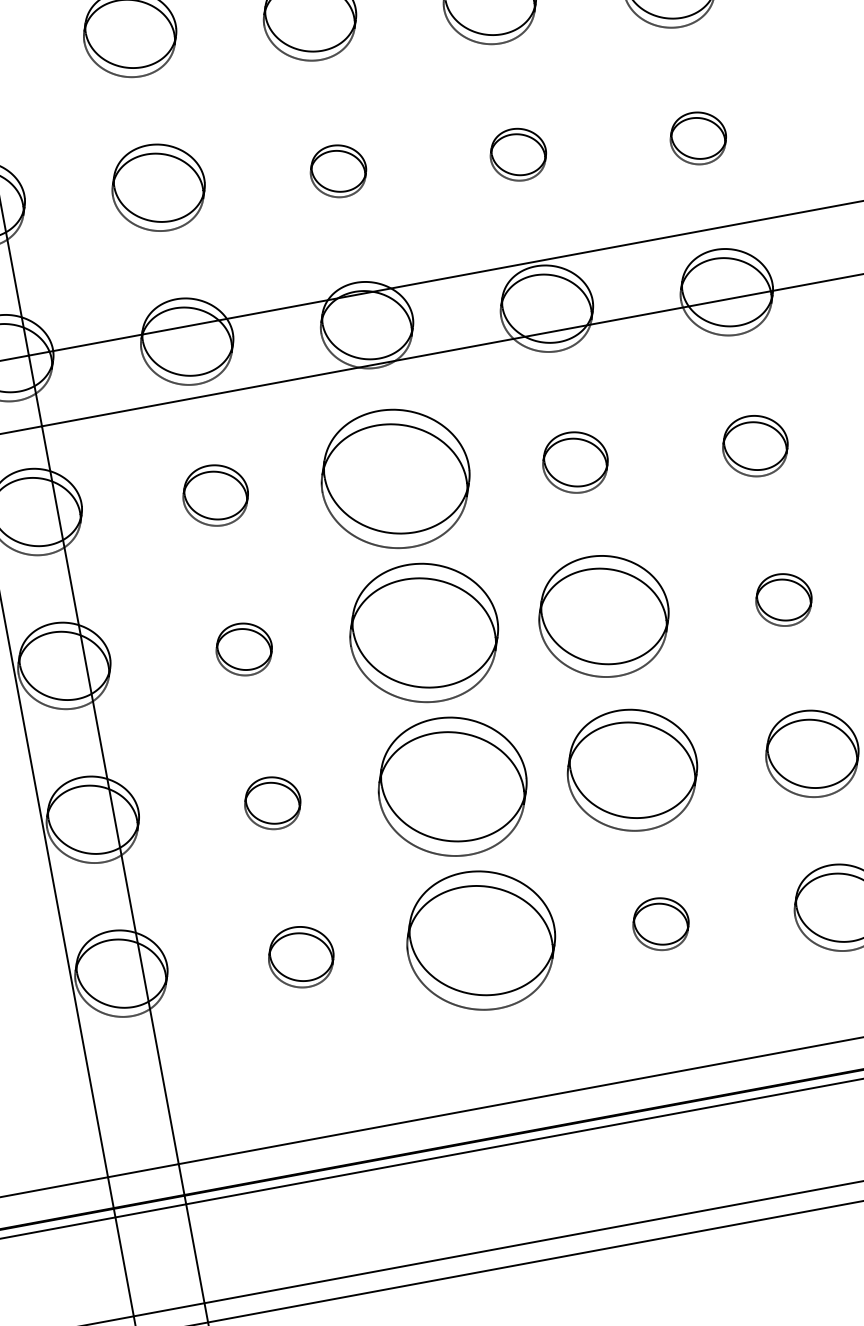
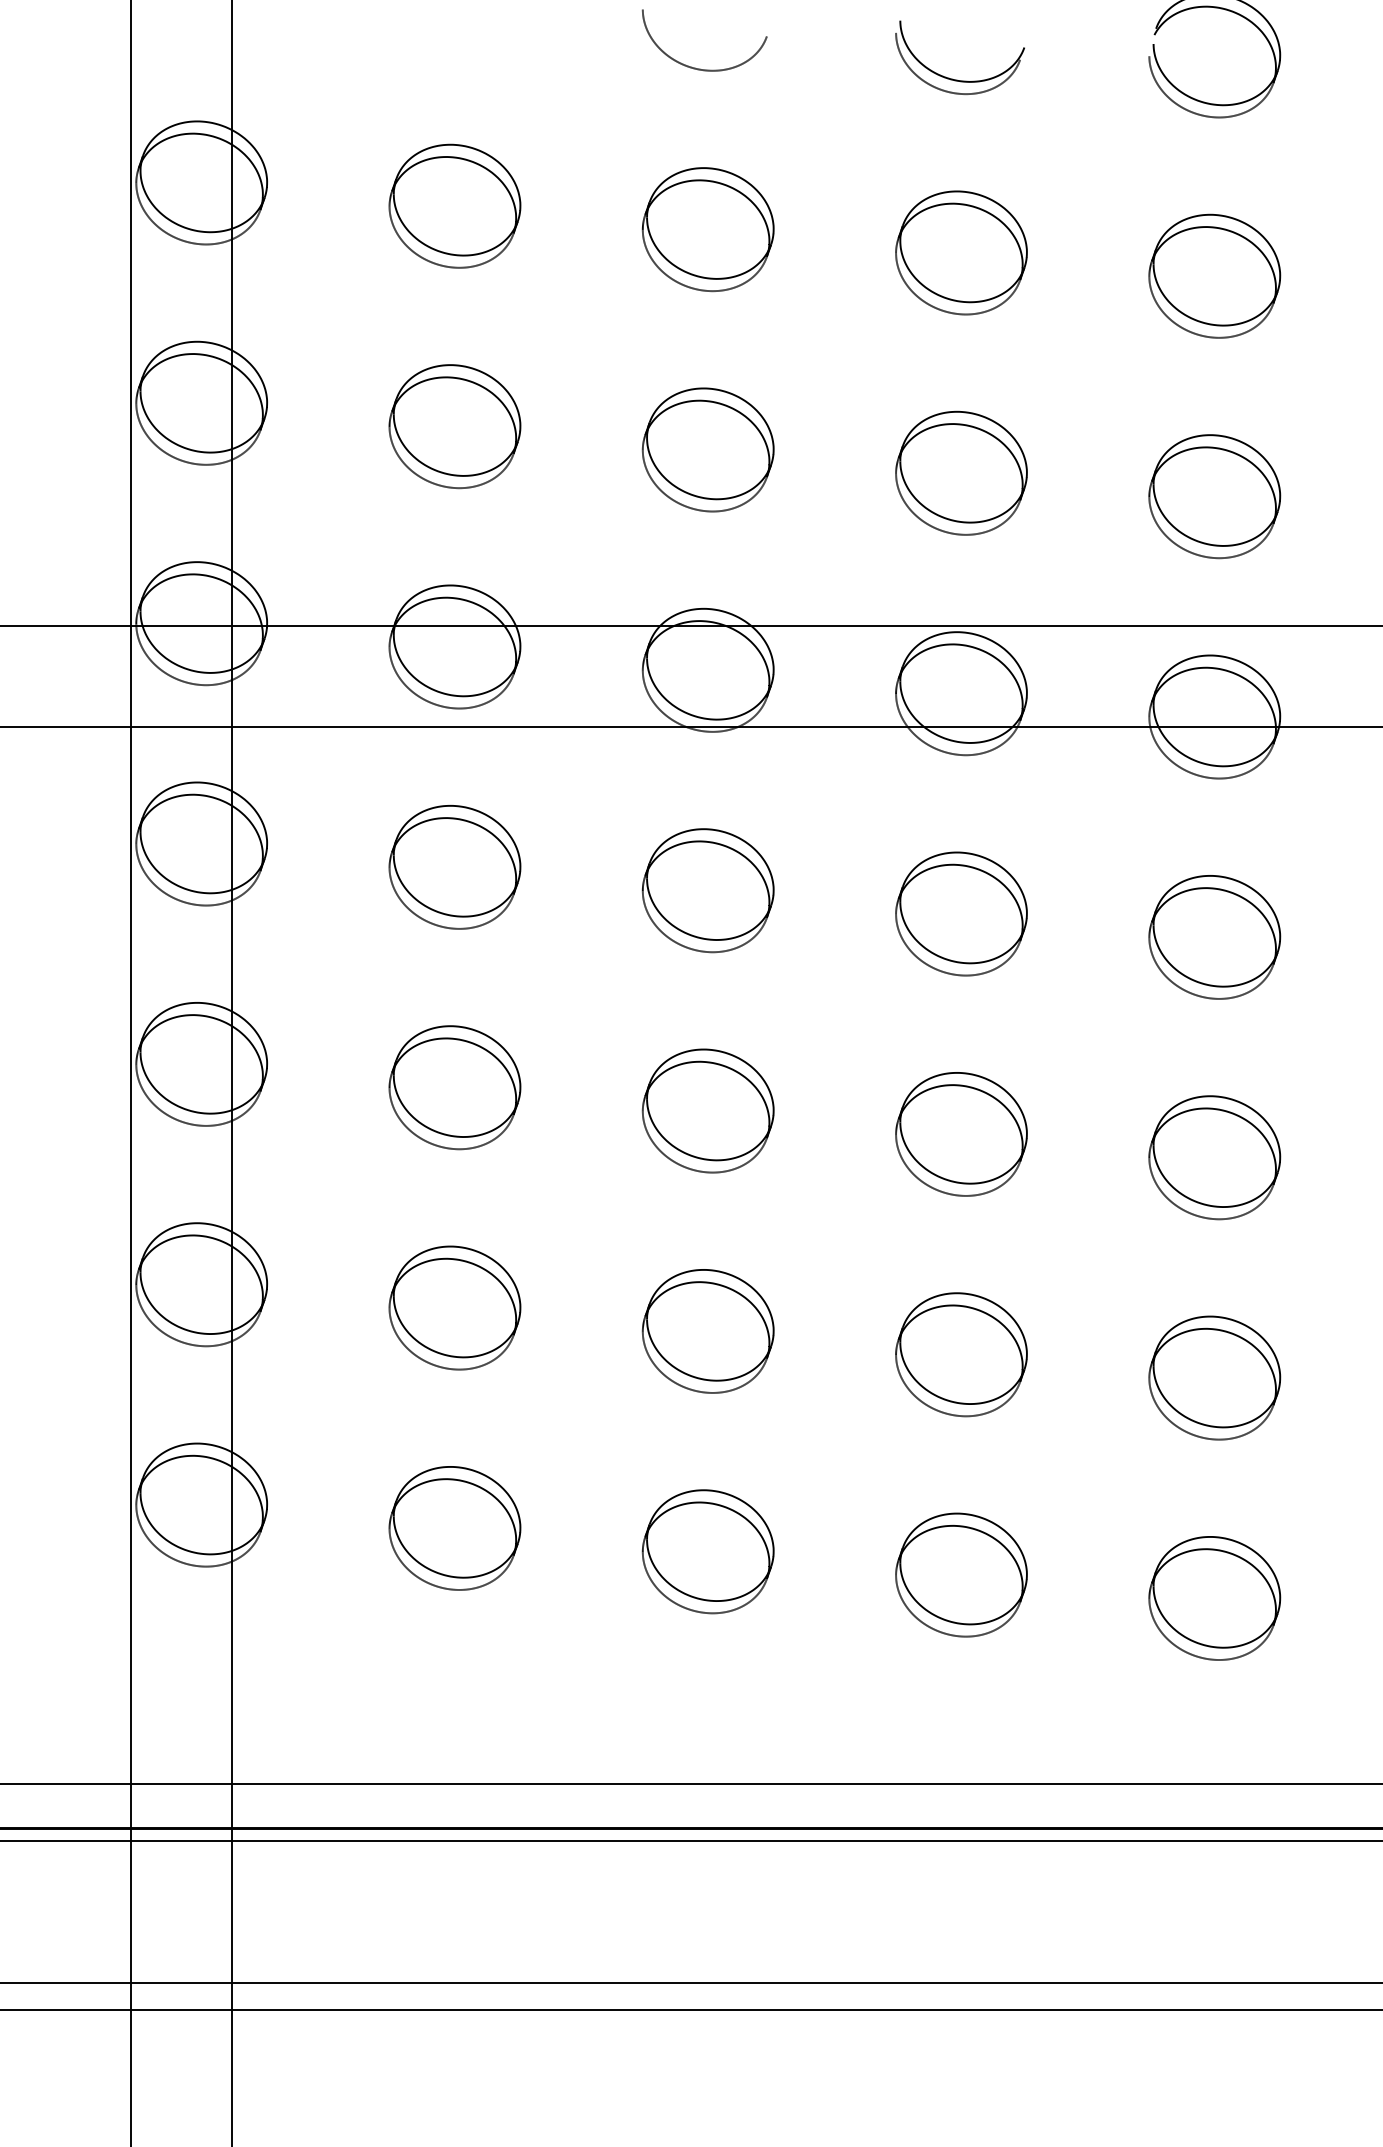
part: (698, 138) -> (1214, 496), size x1.67
part: (518, 154) -> (961, 472), size x1.67
part: (337, 171) -> (707, 449), size x1.67
part: (755, 446) -> (1214, 937), size x1.43
part: (575, 462) -> (961, 913), size x1.43
part: (395, 479) -> (707, 890), size x0.62
part: (215, 495) -> (454, 867), size x1.43
part: (783, 599) -> (1214, 1157), size x1.67
part: (604, 616) -> (961, 1134), size x0.71
part: (423, 632) -> (707, 1110), size x0.62
part: (243, 649) -> (454, 1087), size x1.67
part: (632, 770) -> (961, 1354), size x0.71
part: (452, 786) -> (707, 1331), size x0.62
part: (272, 802) -> (454, 1307), size x1.67
part: (660, 923) -> (961, 1574), size x1.67
part: (480, 940) -> (707, 1551), size x0.62
part: (300, 957) -> (454, 1528), size x1.43

